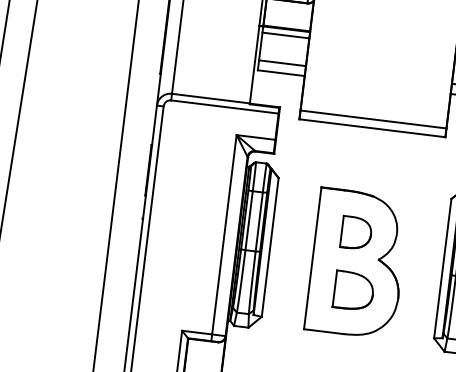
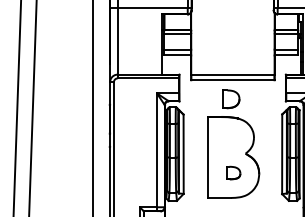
part: (356, 233) -> (231, 99), moved
part: (353, 290) -> (233, 172), size x0.6

